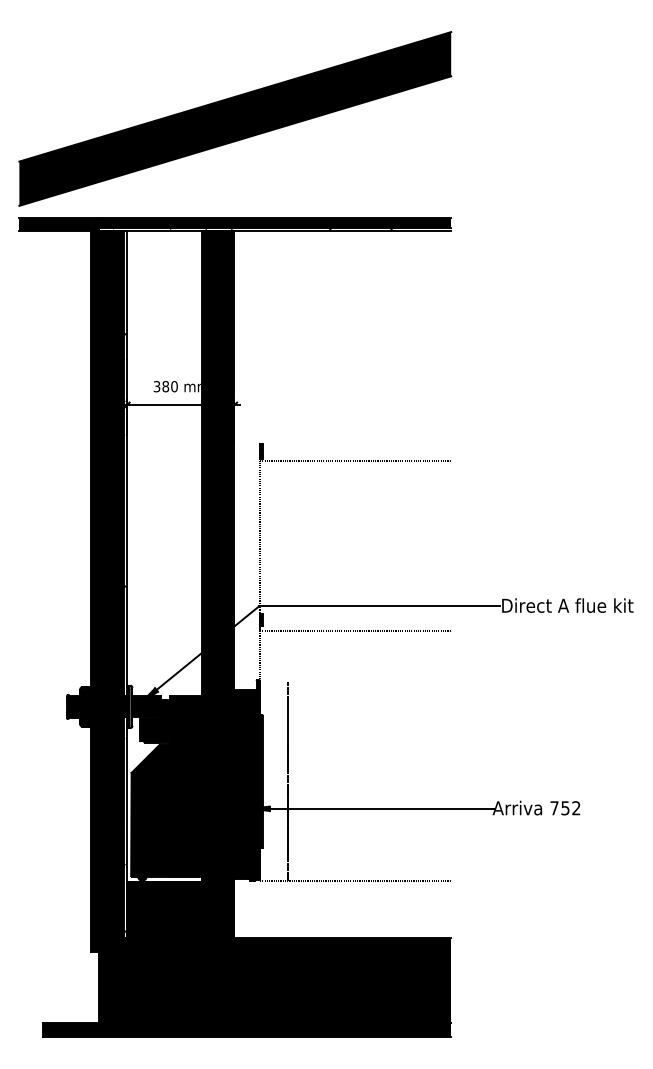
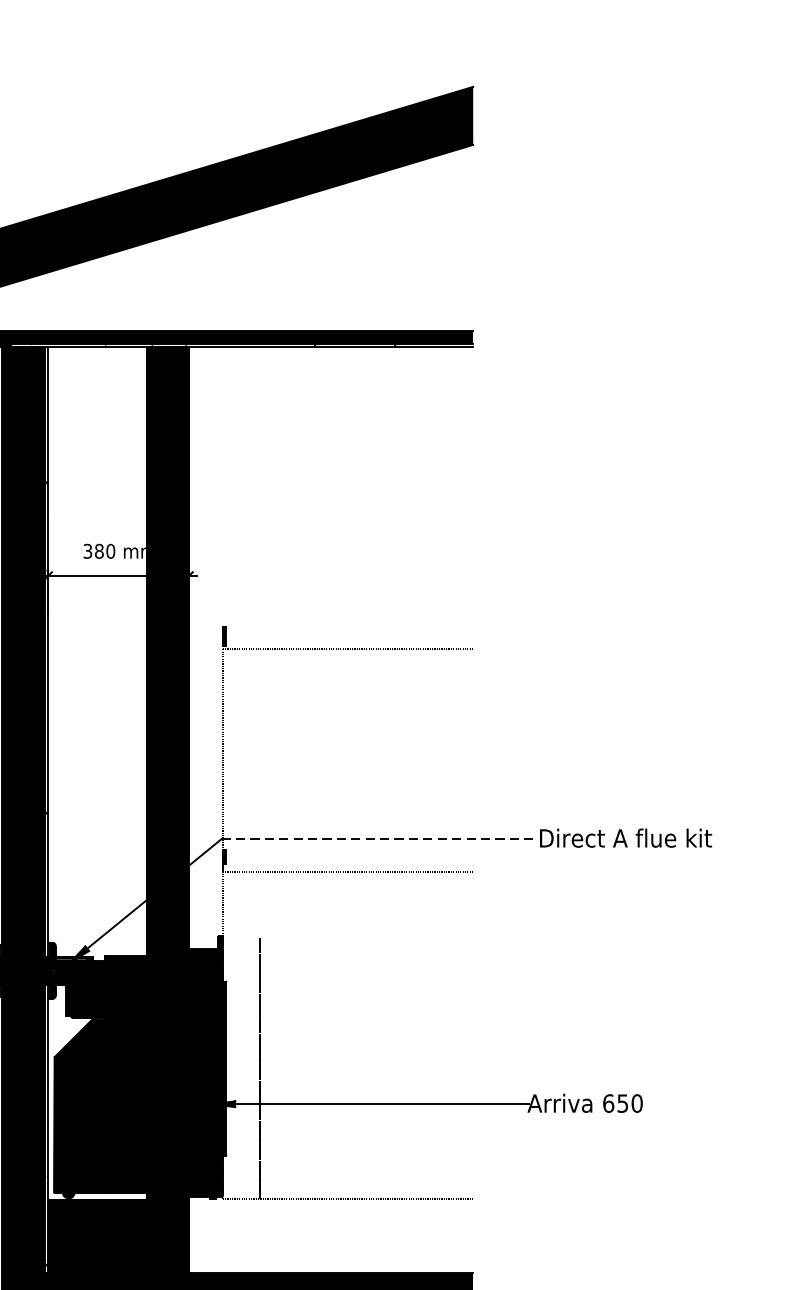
line: (379, 606) -> (379, 839), solid -> dashed
text: (565, 808) -> (622, 1103), 752 -> 650

